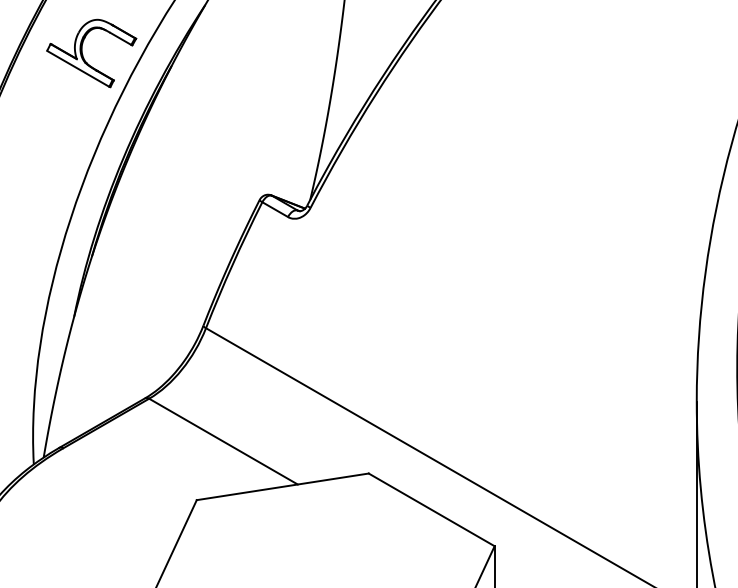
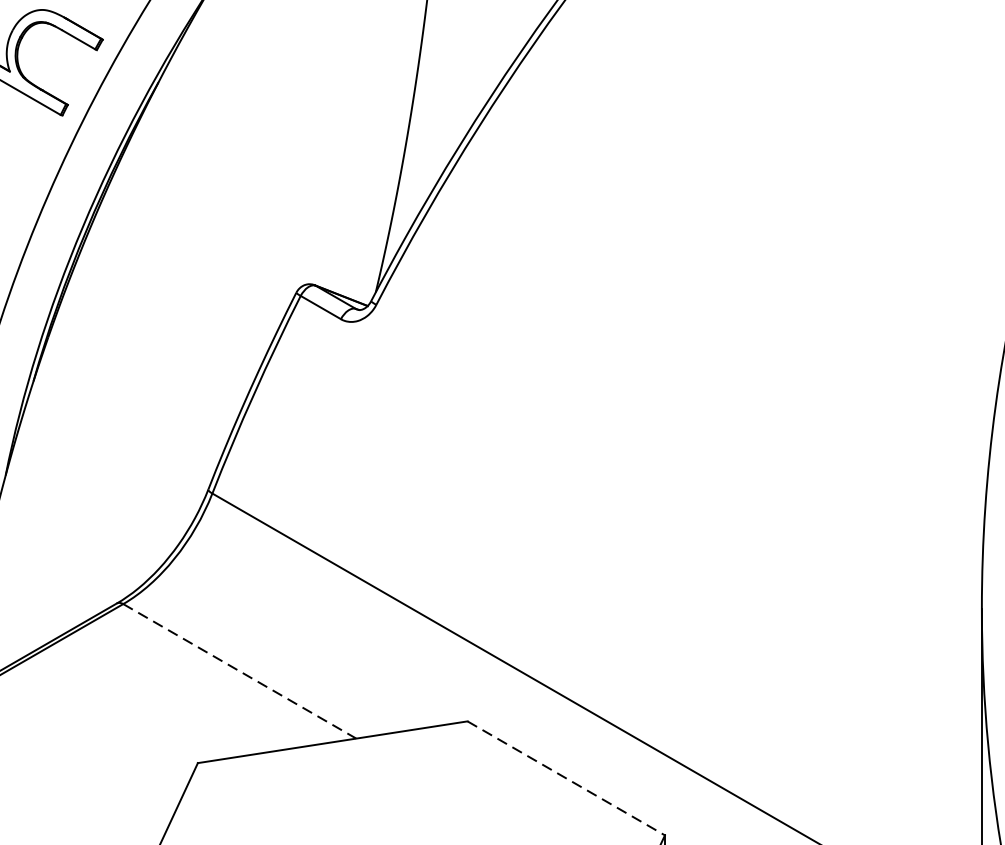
line: (223, 441) -> (239, 671), solid -> dashed
line: (431, 509) -> (565, 777), solid -> dashed

